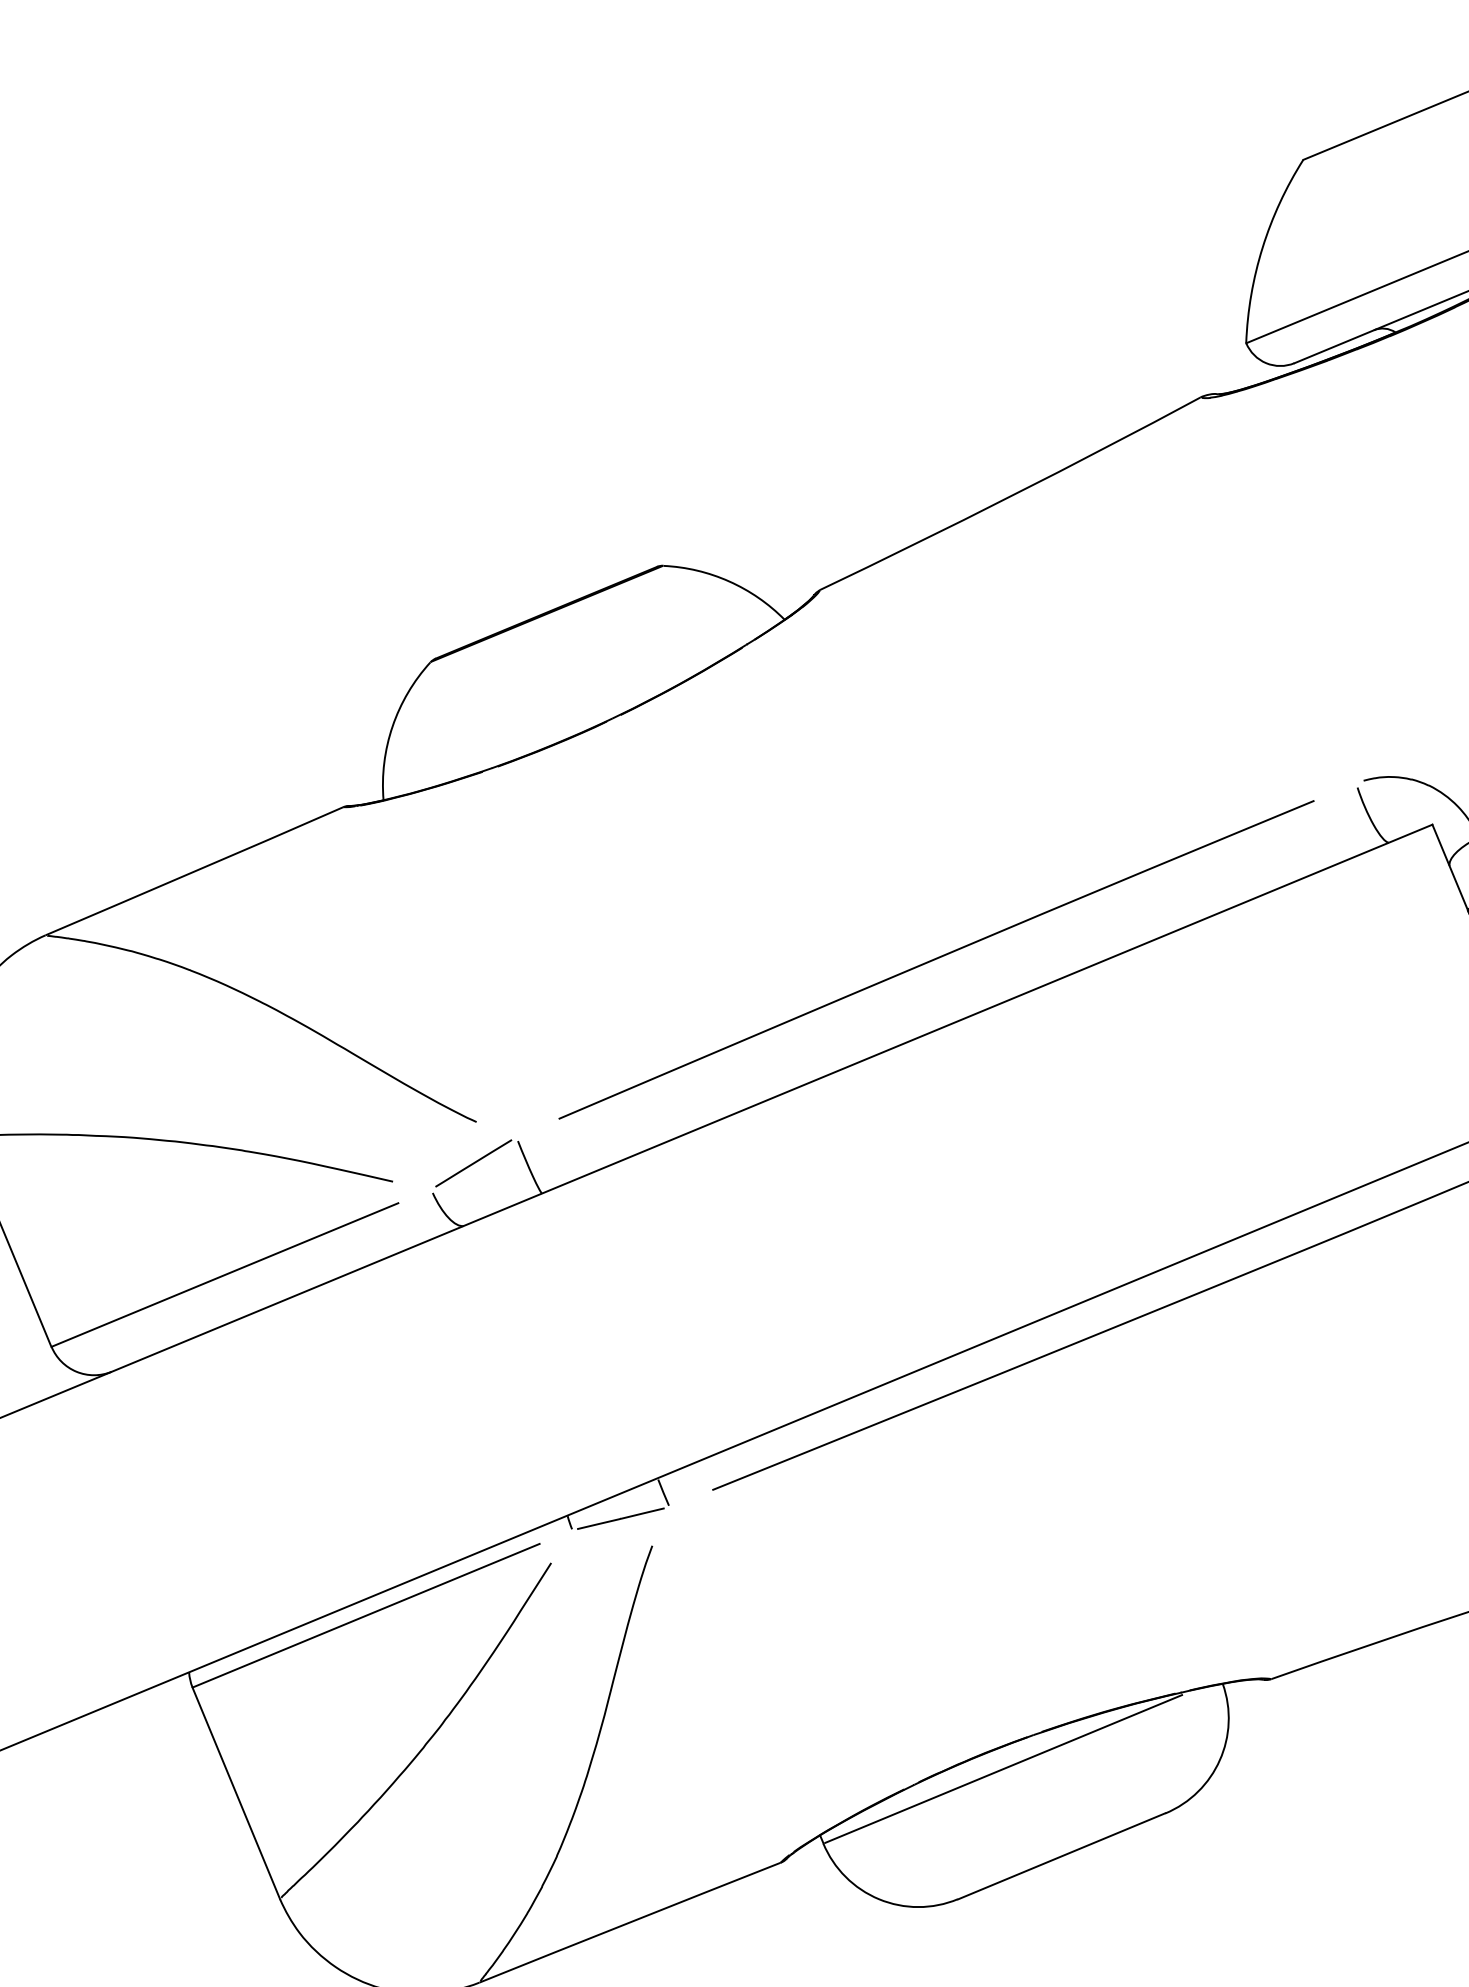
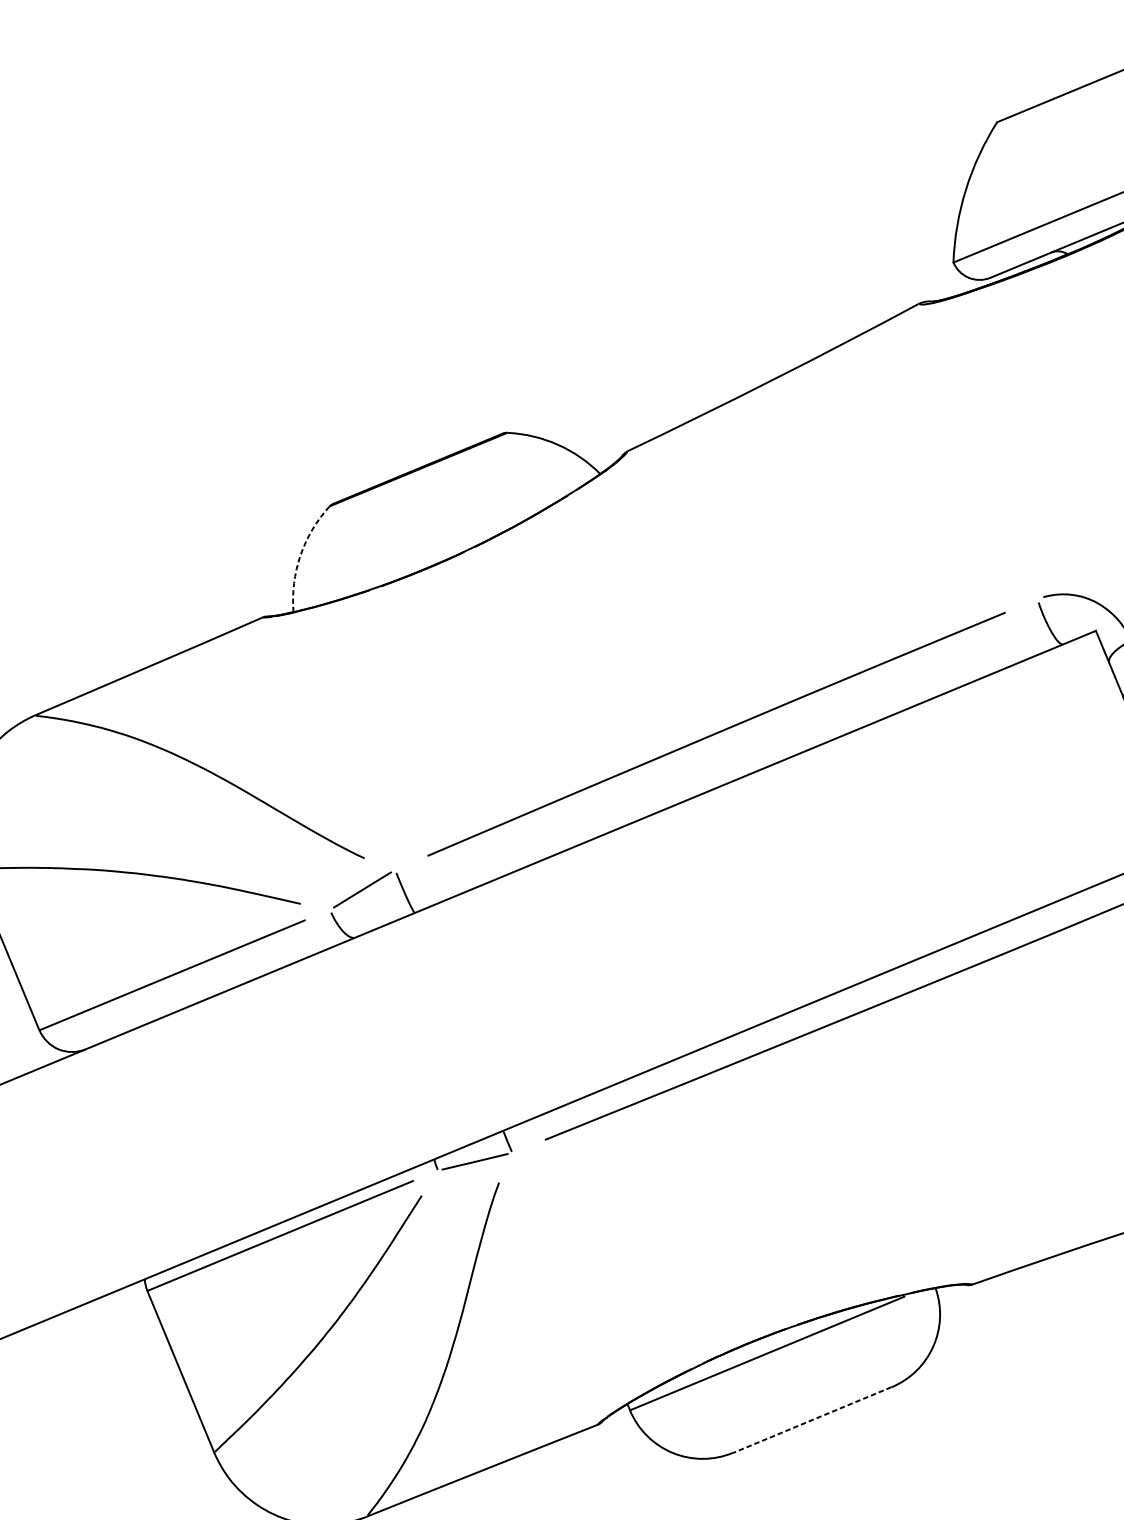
arc: (392, 726) -> (300, 555), solid -> dashed
line: (1061, 1856) -> (812, 1420), solid -> dashed

